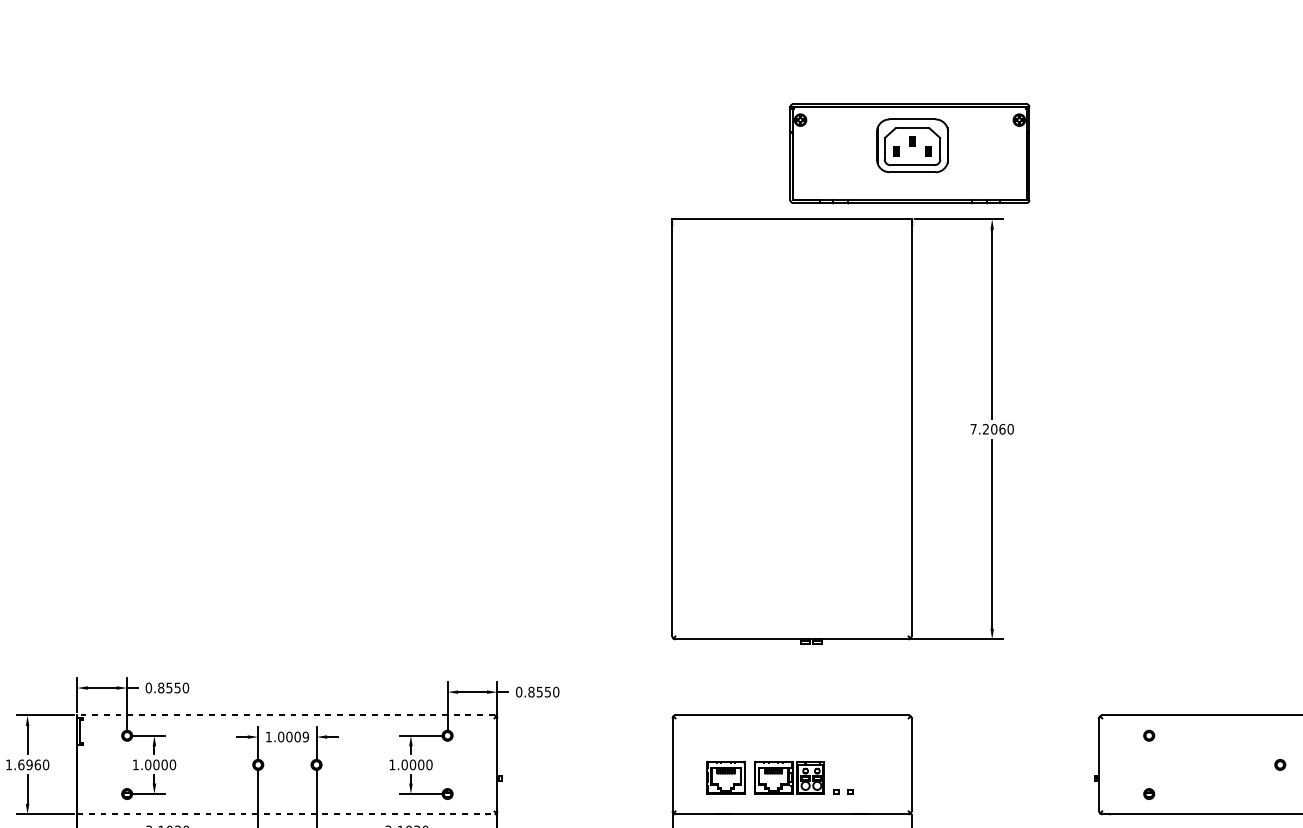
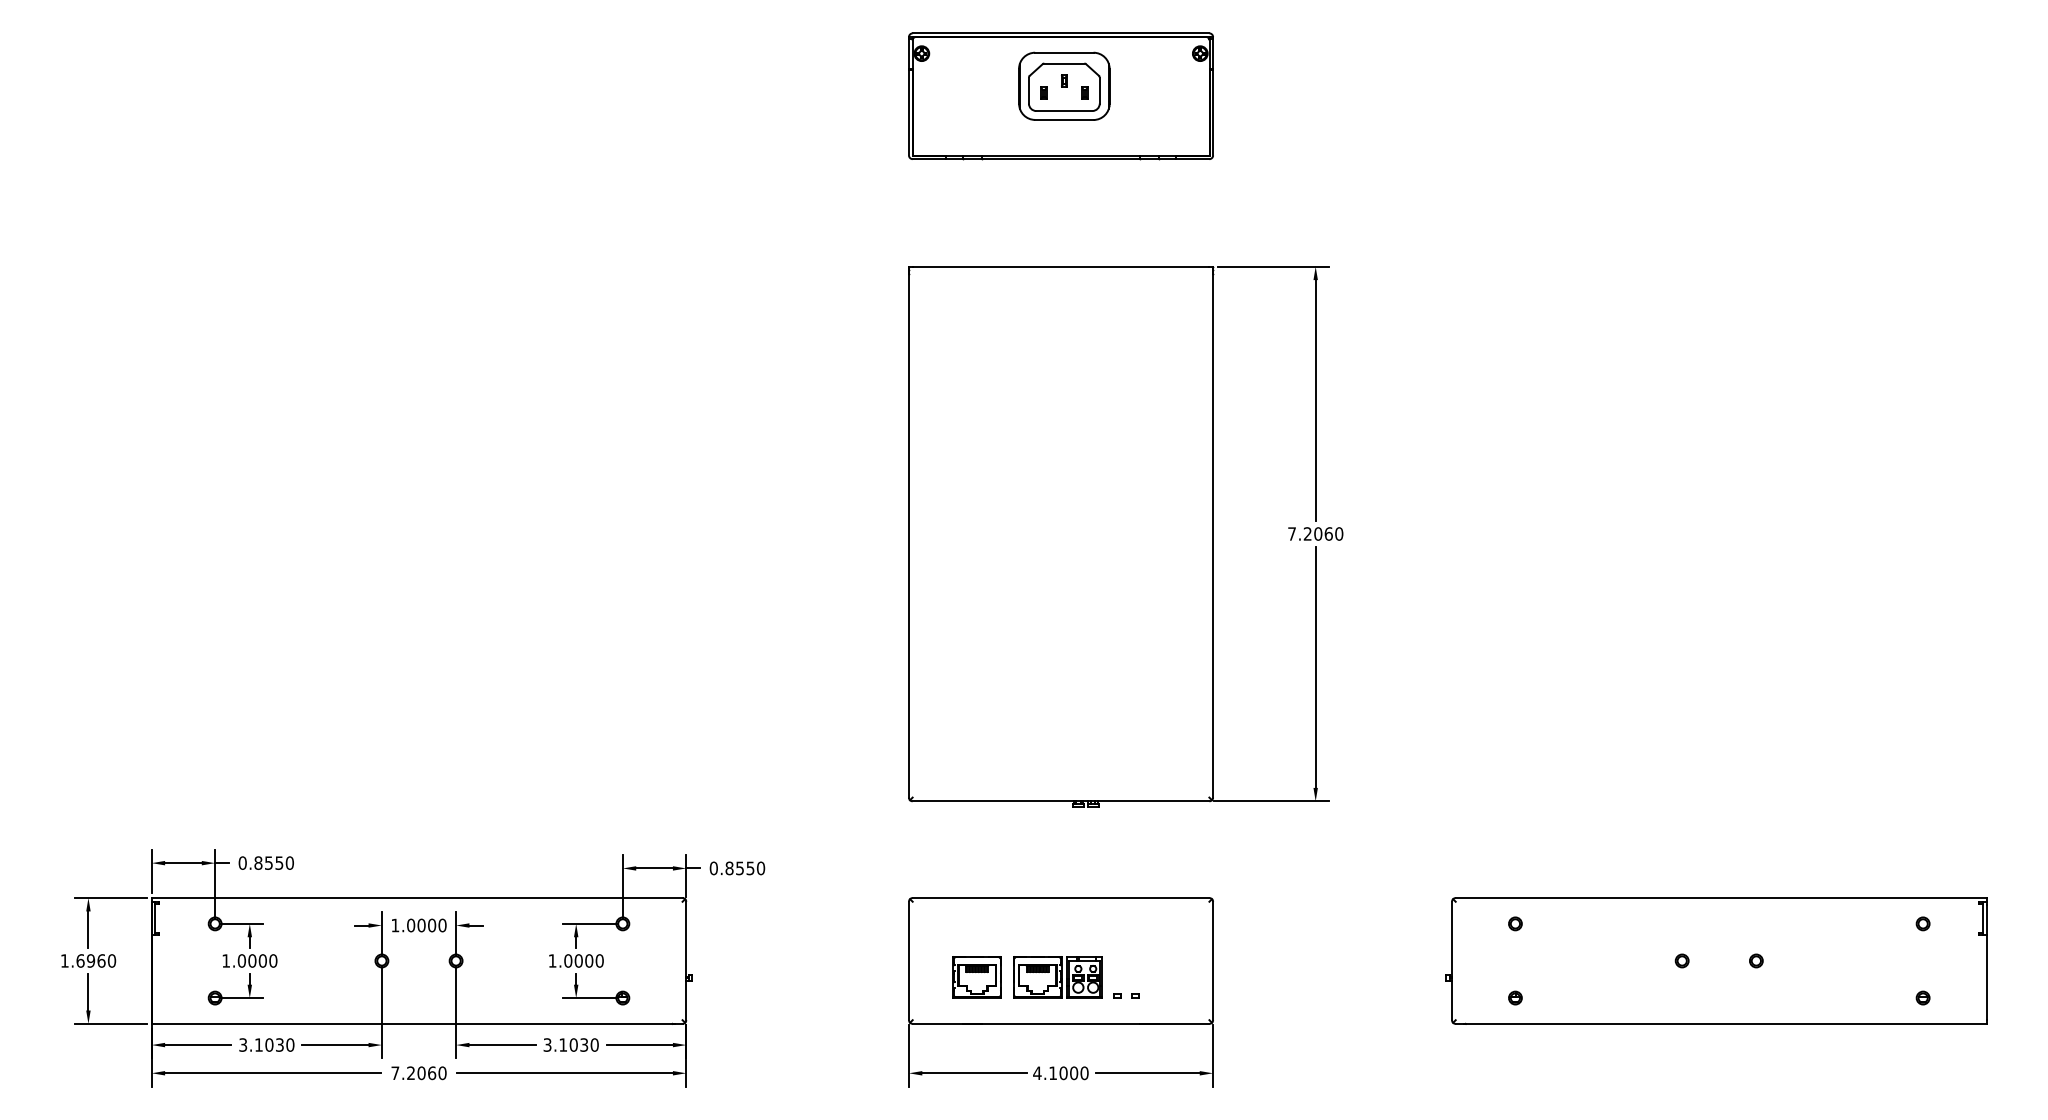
part: (909, 153) -> (1060, 96), moved
line: (285, 715) -> (416, 898), dashed -> solid
text: (305, 737) -> (442, 925), 1.0009 -> 1.0000
line: (286, 814) -> (417, 1023), dashed -> solid

